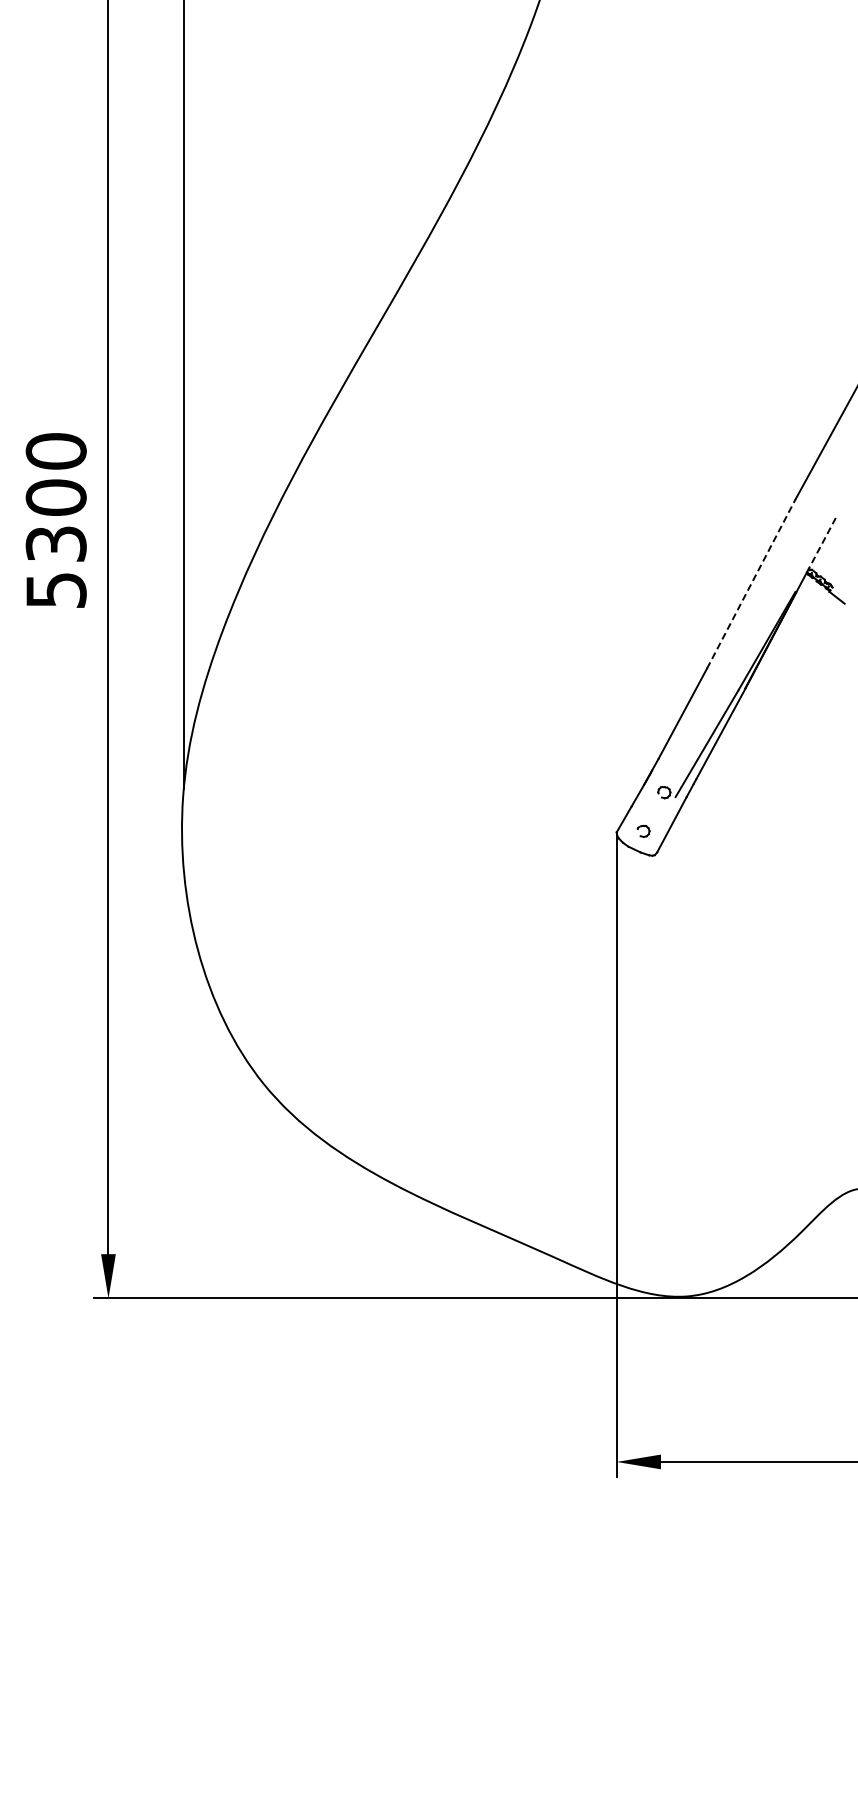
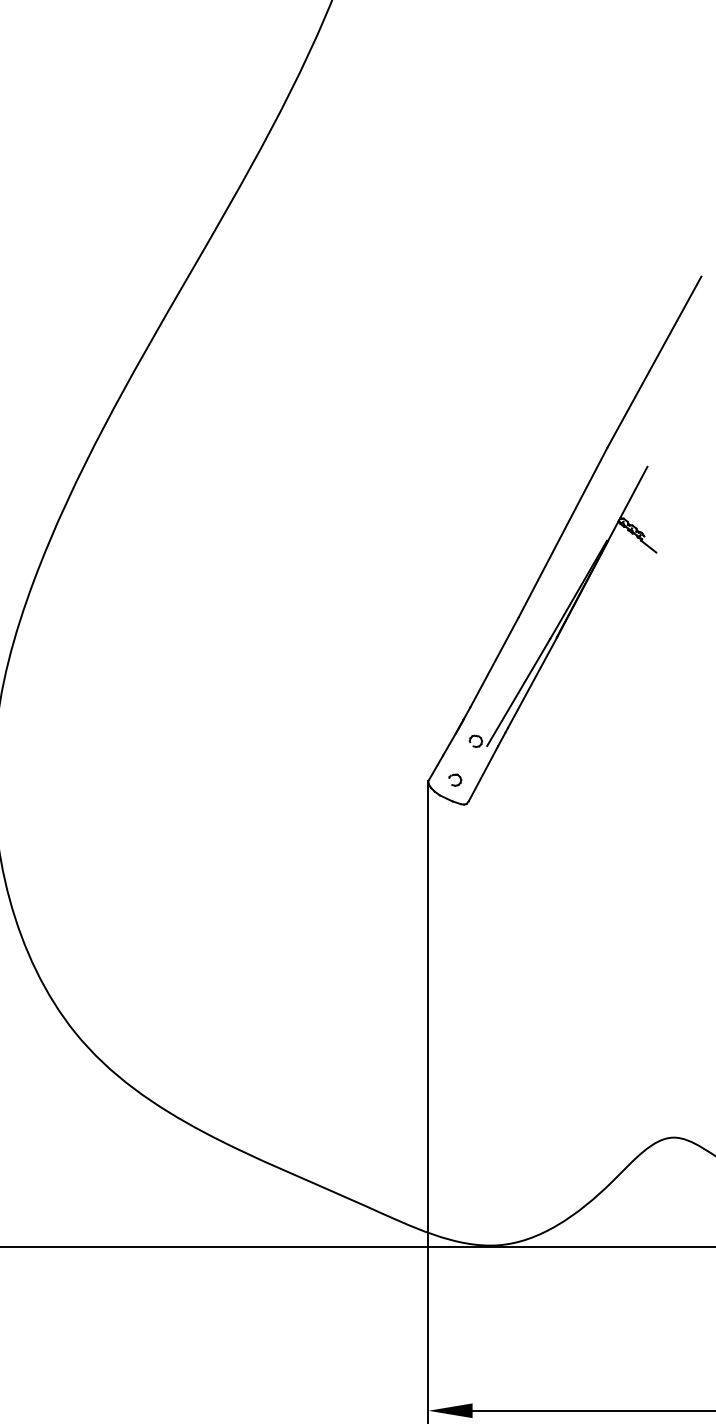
line: (821, 544) -> (633, 493), dashed -> solid
line: (751, 583) -> (563, 532), dashed -> solid

